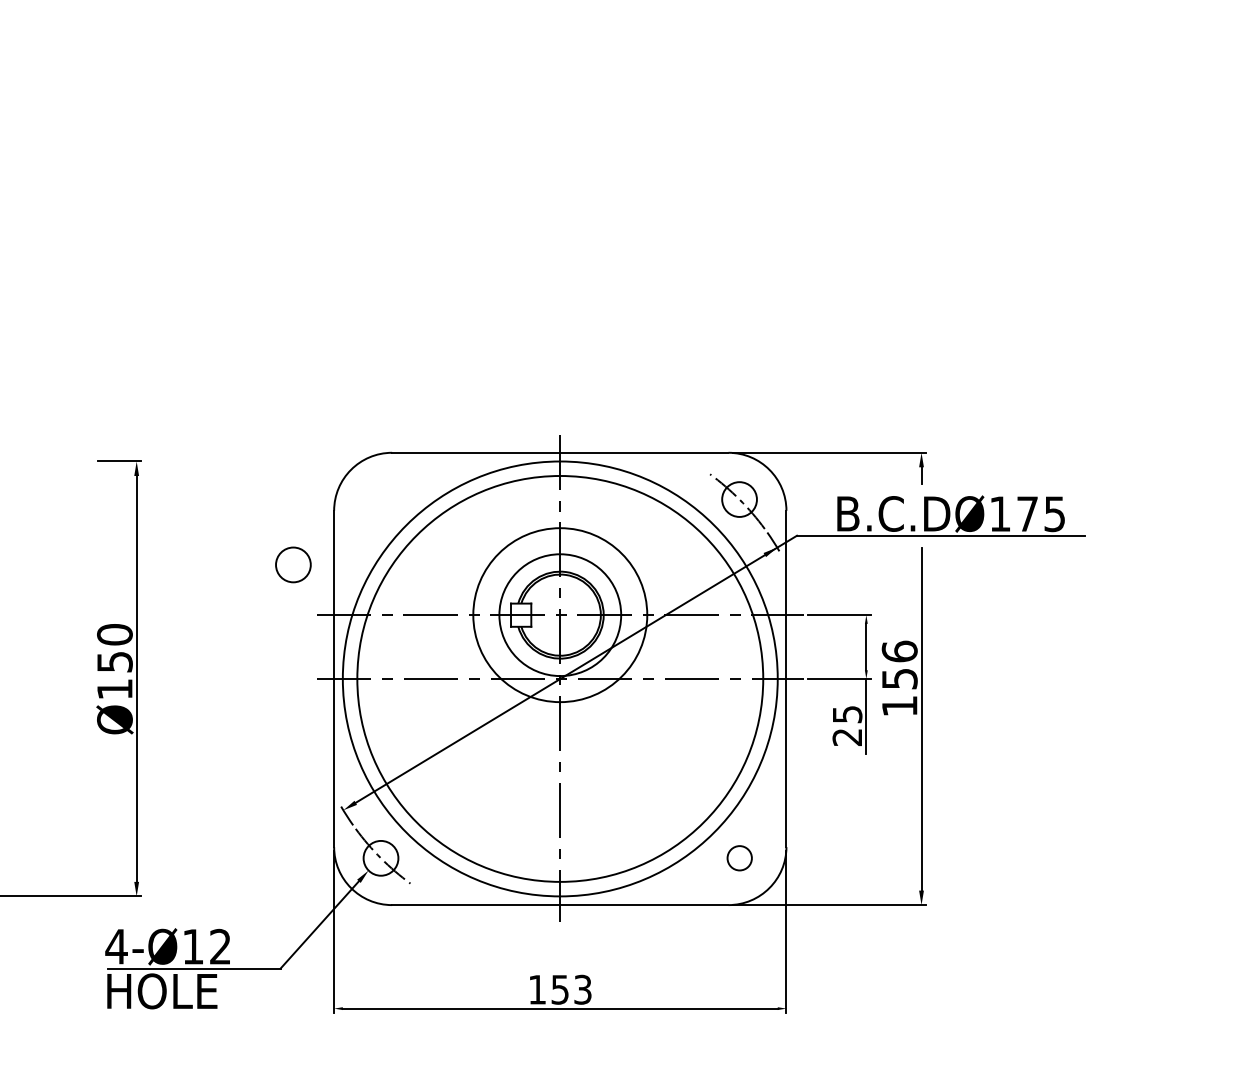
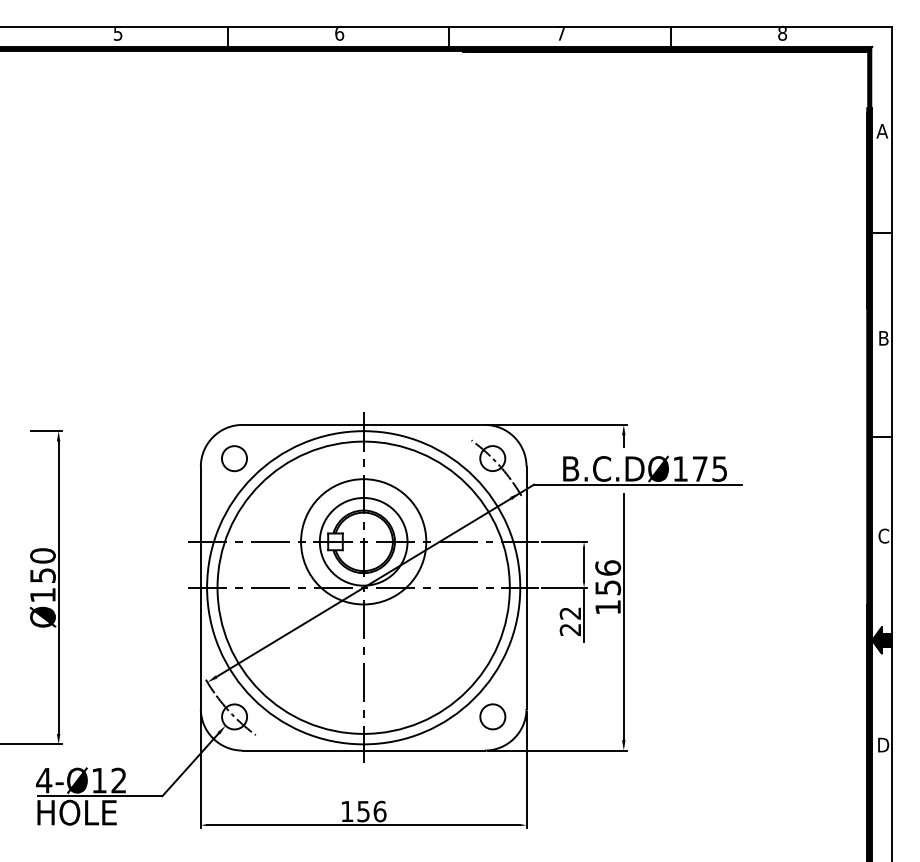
circle: (293, 564) -> (234, 458), moved
text: (847, 714) -> (570, 613), 25 -> 22
circle: (739, 857) -> (492, 716), size x1.43
text: (582, 989) -> (379, 811), 153 -> 156

